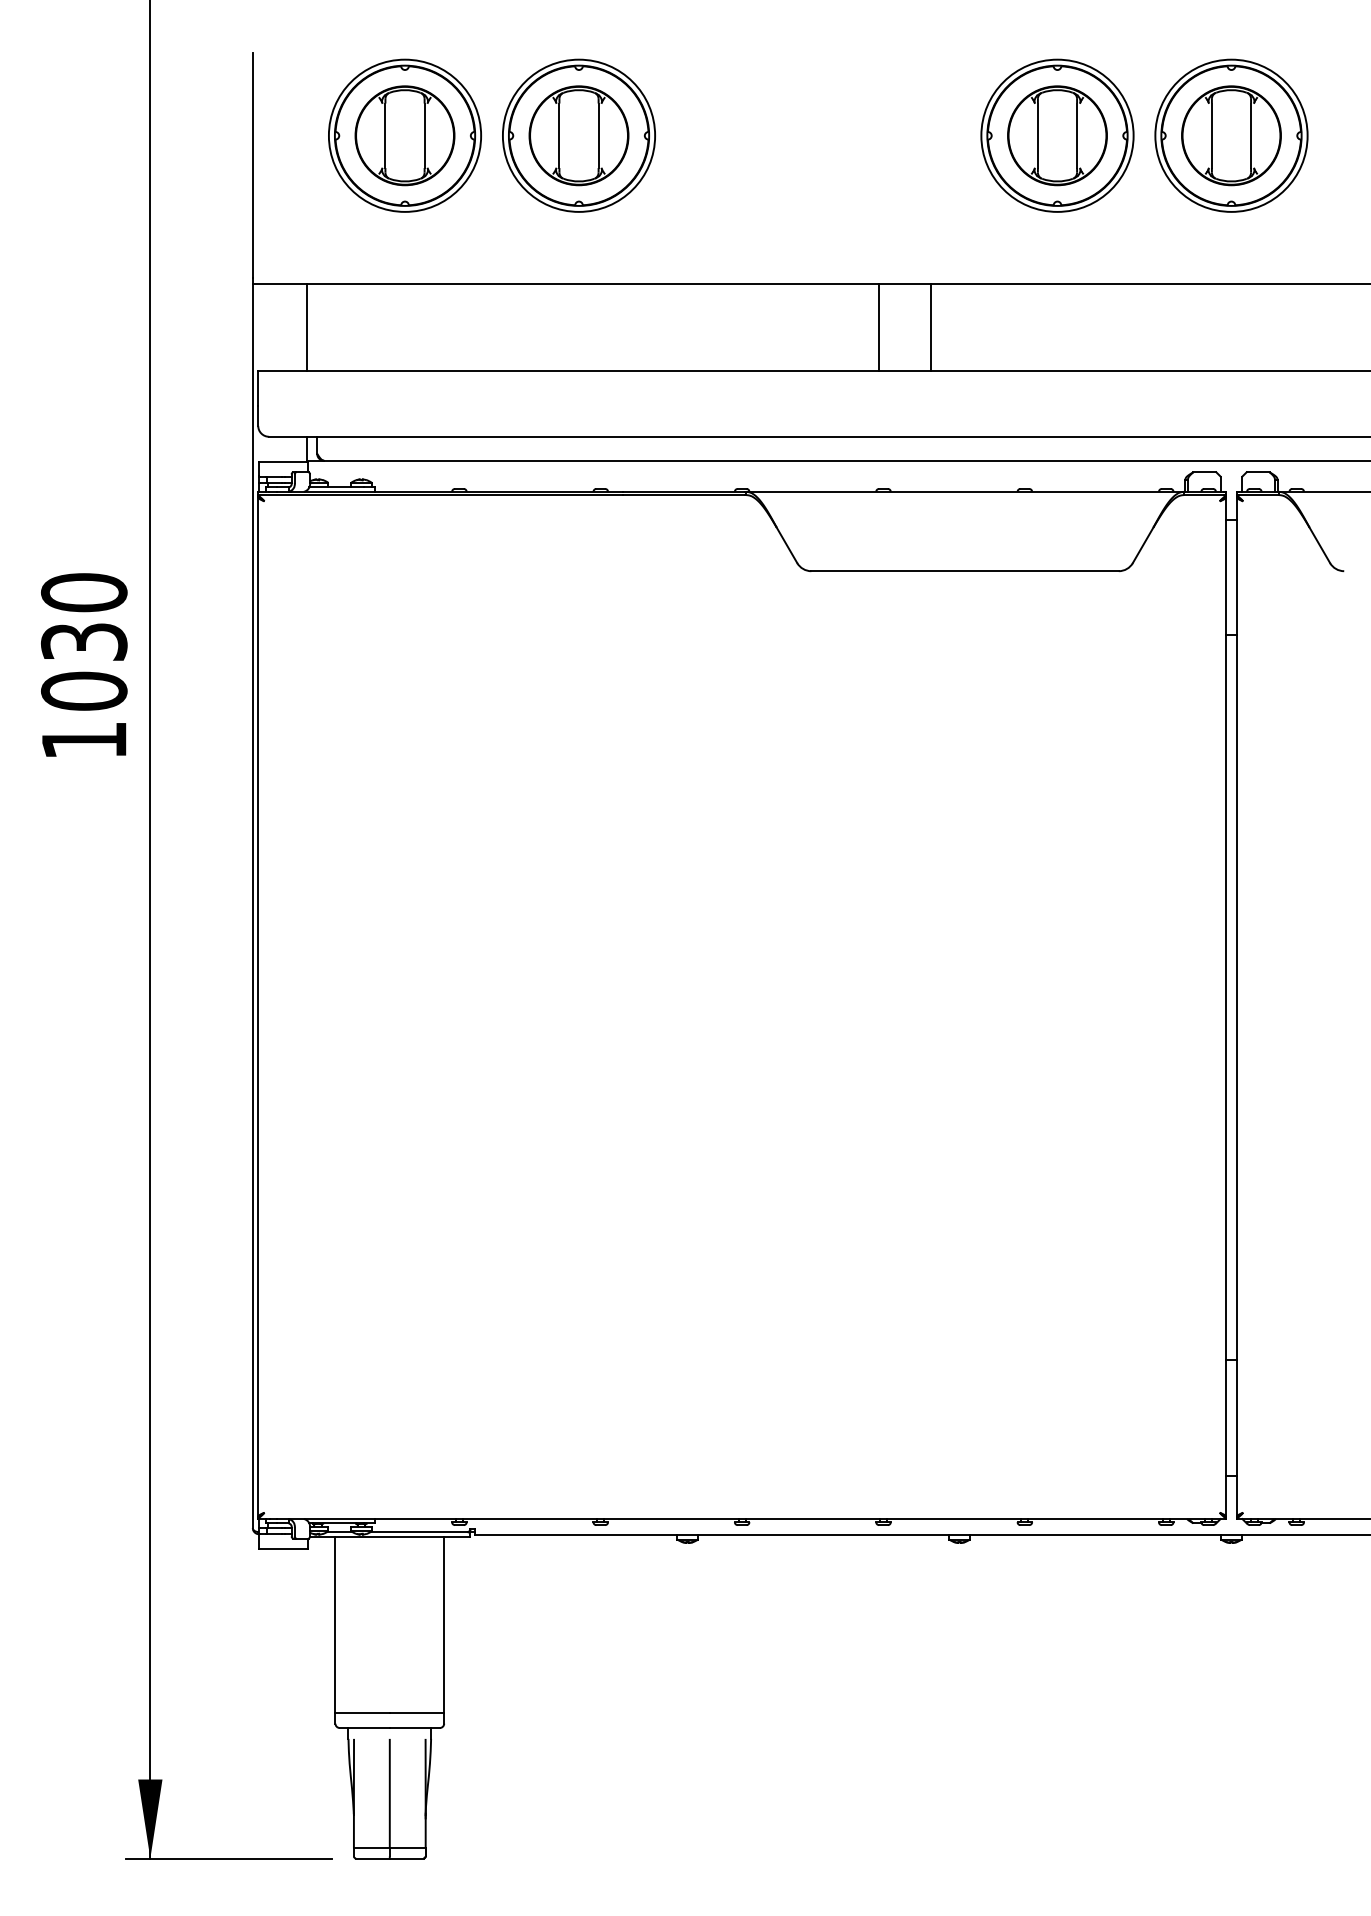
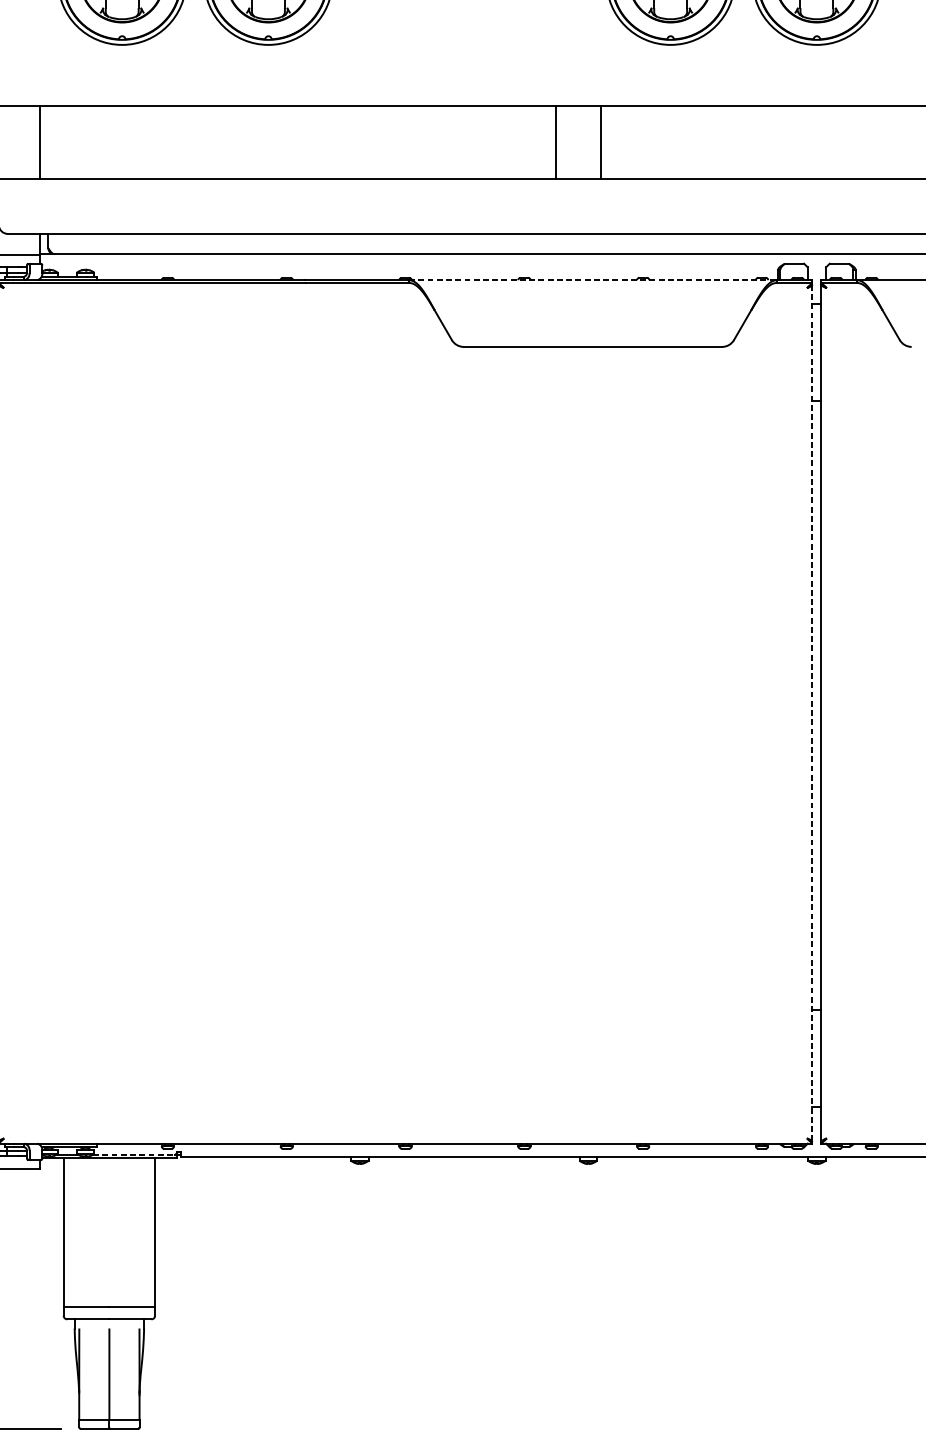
line: (879, 327) -> (556, 142), moved
line: (931, 327) -> (600, 142), moved
line: (965, 491) -> (593, 279), solid -> dashed
line: (1226, 1007) -> (812, 713), solid -> dashed
line: (419, 1532) -> (134, 1154), solid -> dashed

